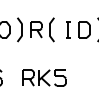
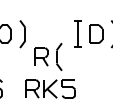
part: (42, 29) -> (48, 56), moved
part: (68, 29) -> (78, 33), size x1.4

